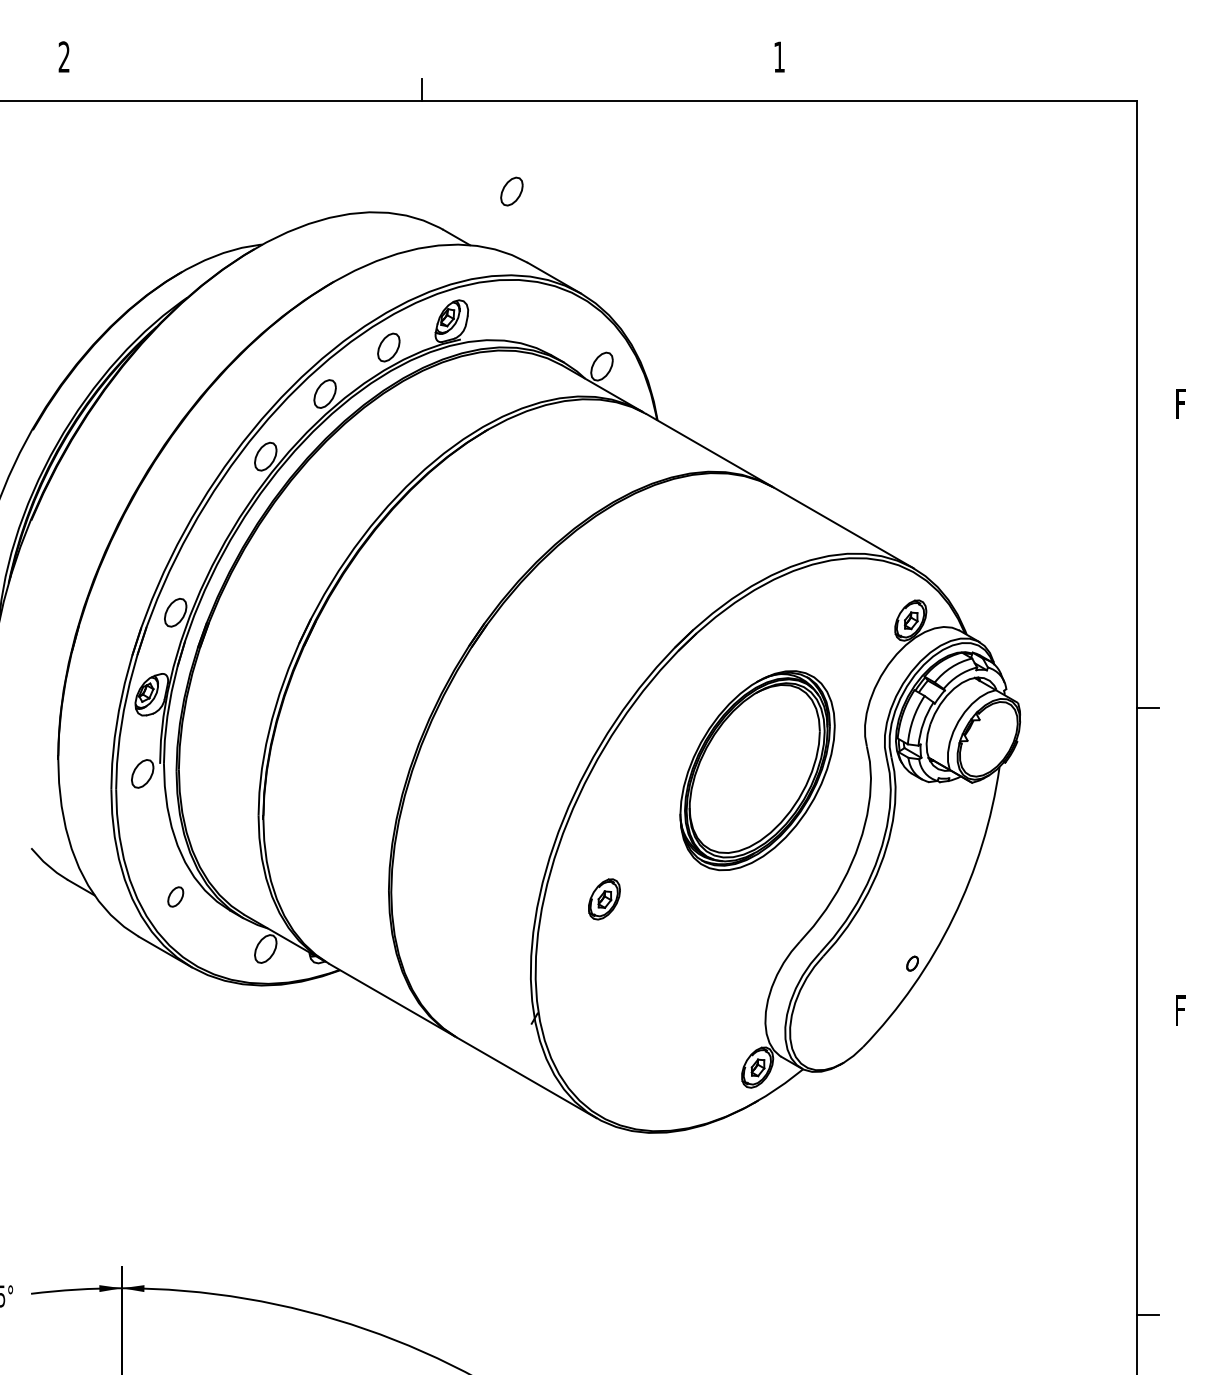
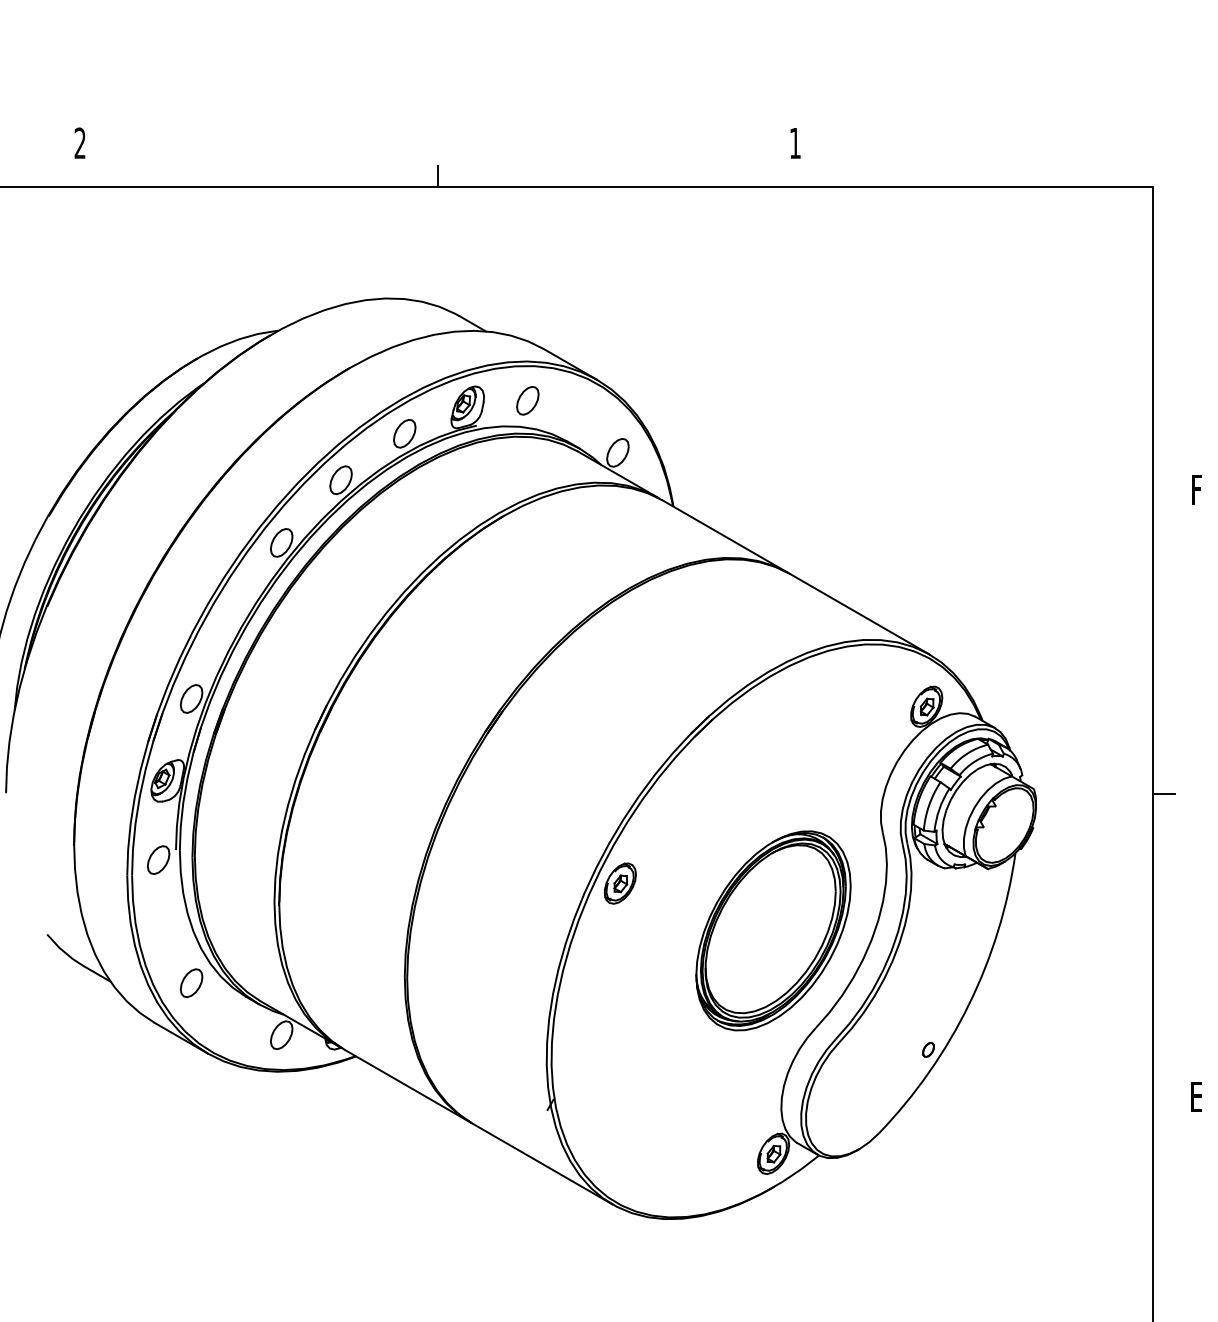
part: (511, 191) -> (527, 400), moved
part: (757, 770) -> (773, 930), moved
part: (175, 896) -> (191, 982), size x1.43
part: (604, 899) -> (620, 883), moved
text: (1180, 1010) -> (1196, 1096), F -> E

